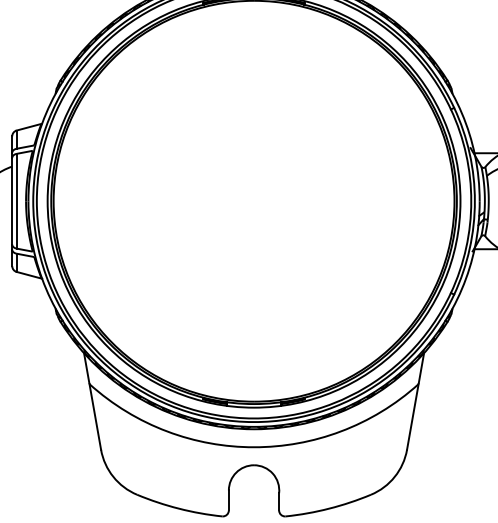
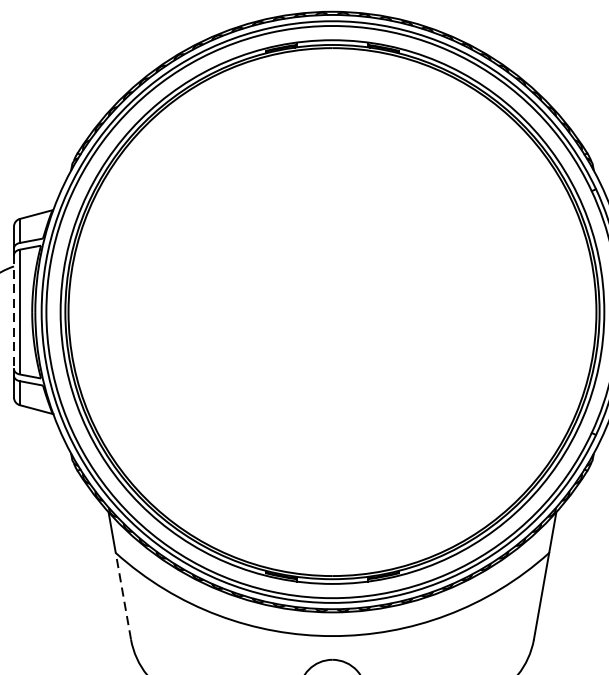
line: (12, 201) -> (14, 312), solid -> dashed
line: (95, 416) -> (123, 595), solid -> dashed

